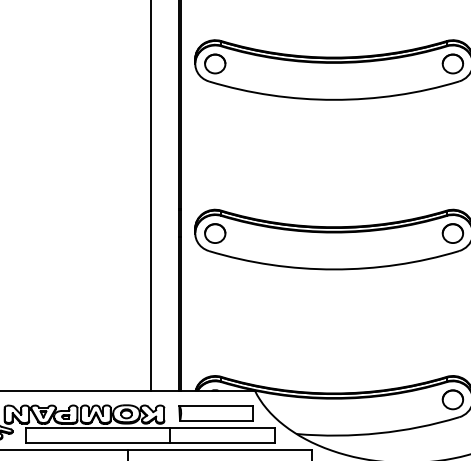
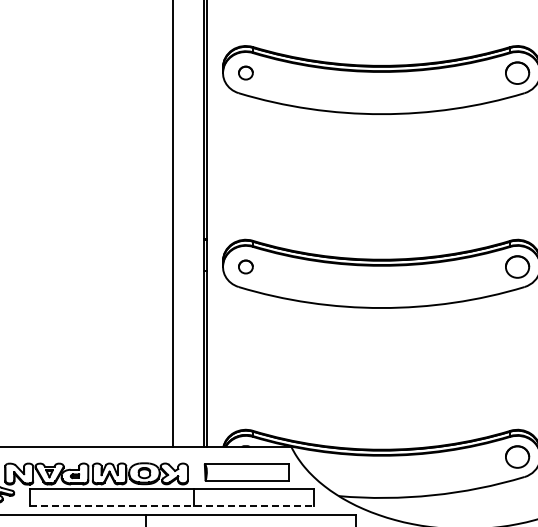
part: (214, 63) -> (245, 72), size x0.6
part: (214, 233) -> (245, 266), size x0.6
line: (151, 443) -> (172, 506), solid -> dashed

